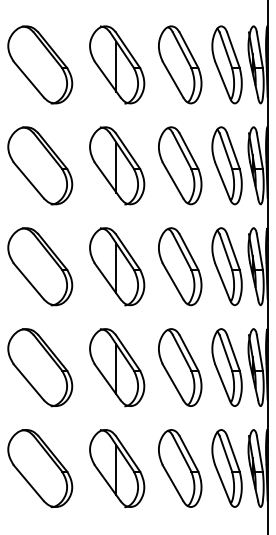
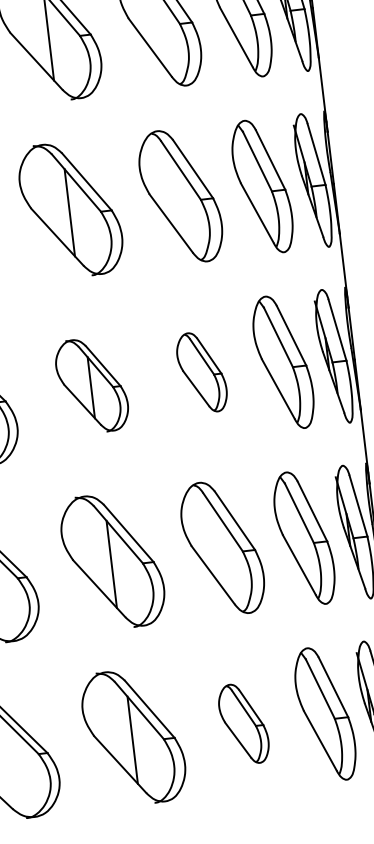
part: (117, 266) -> (92, 385), size x0.7
part: (180, 266) -> (202, 371), size x0.6
part: (180, 468) -> (244, 723), size x0.6

